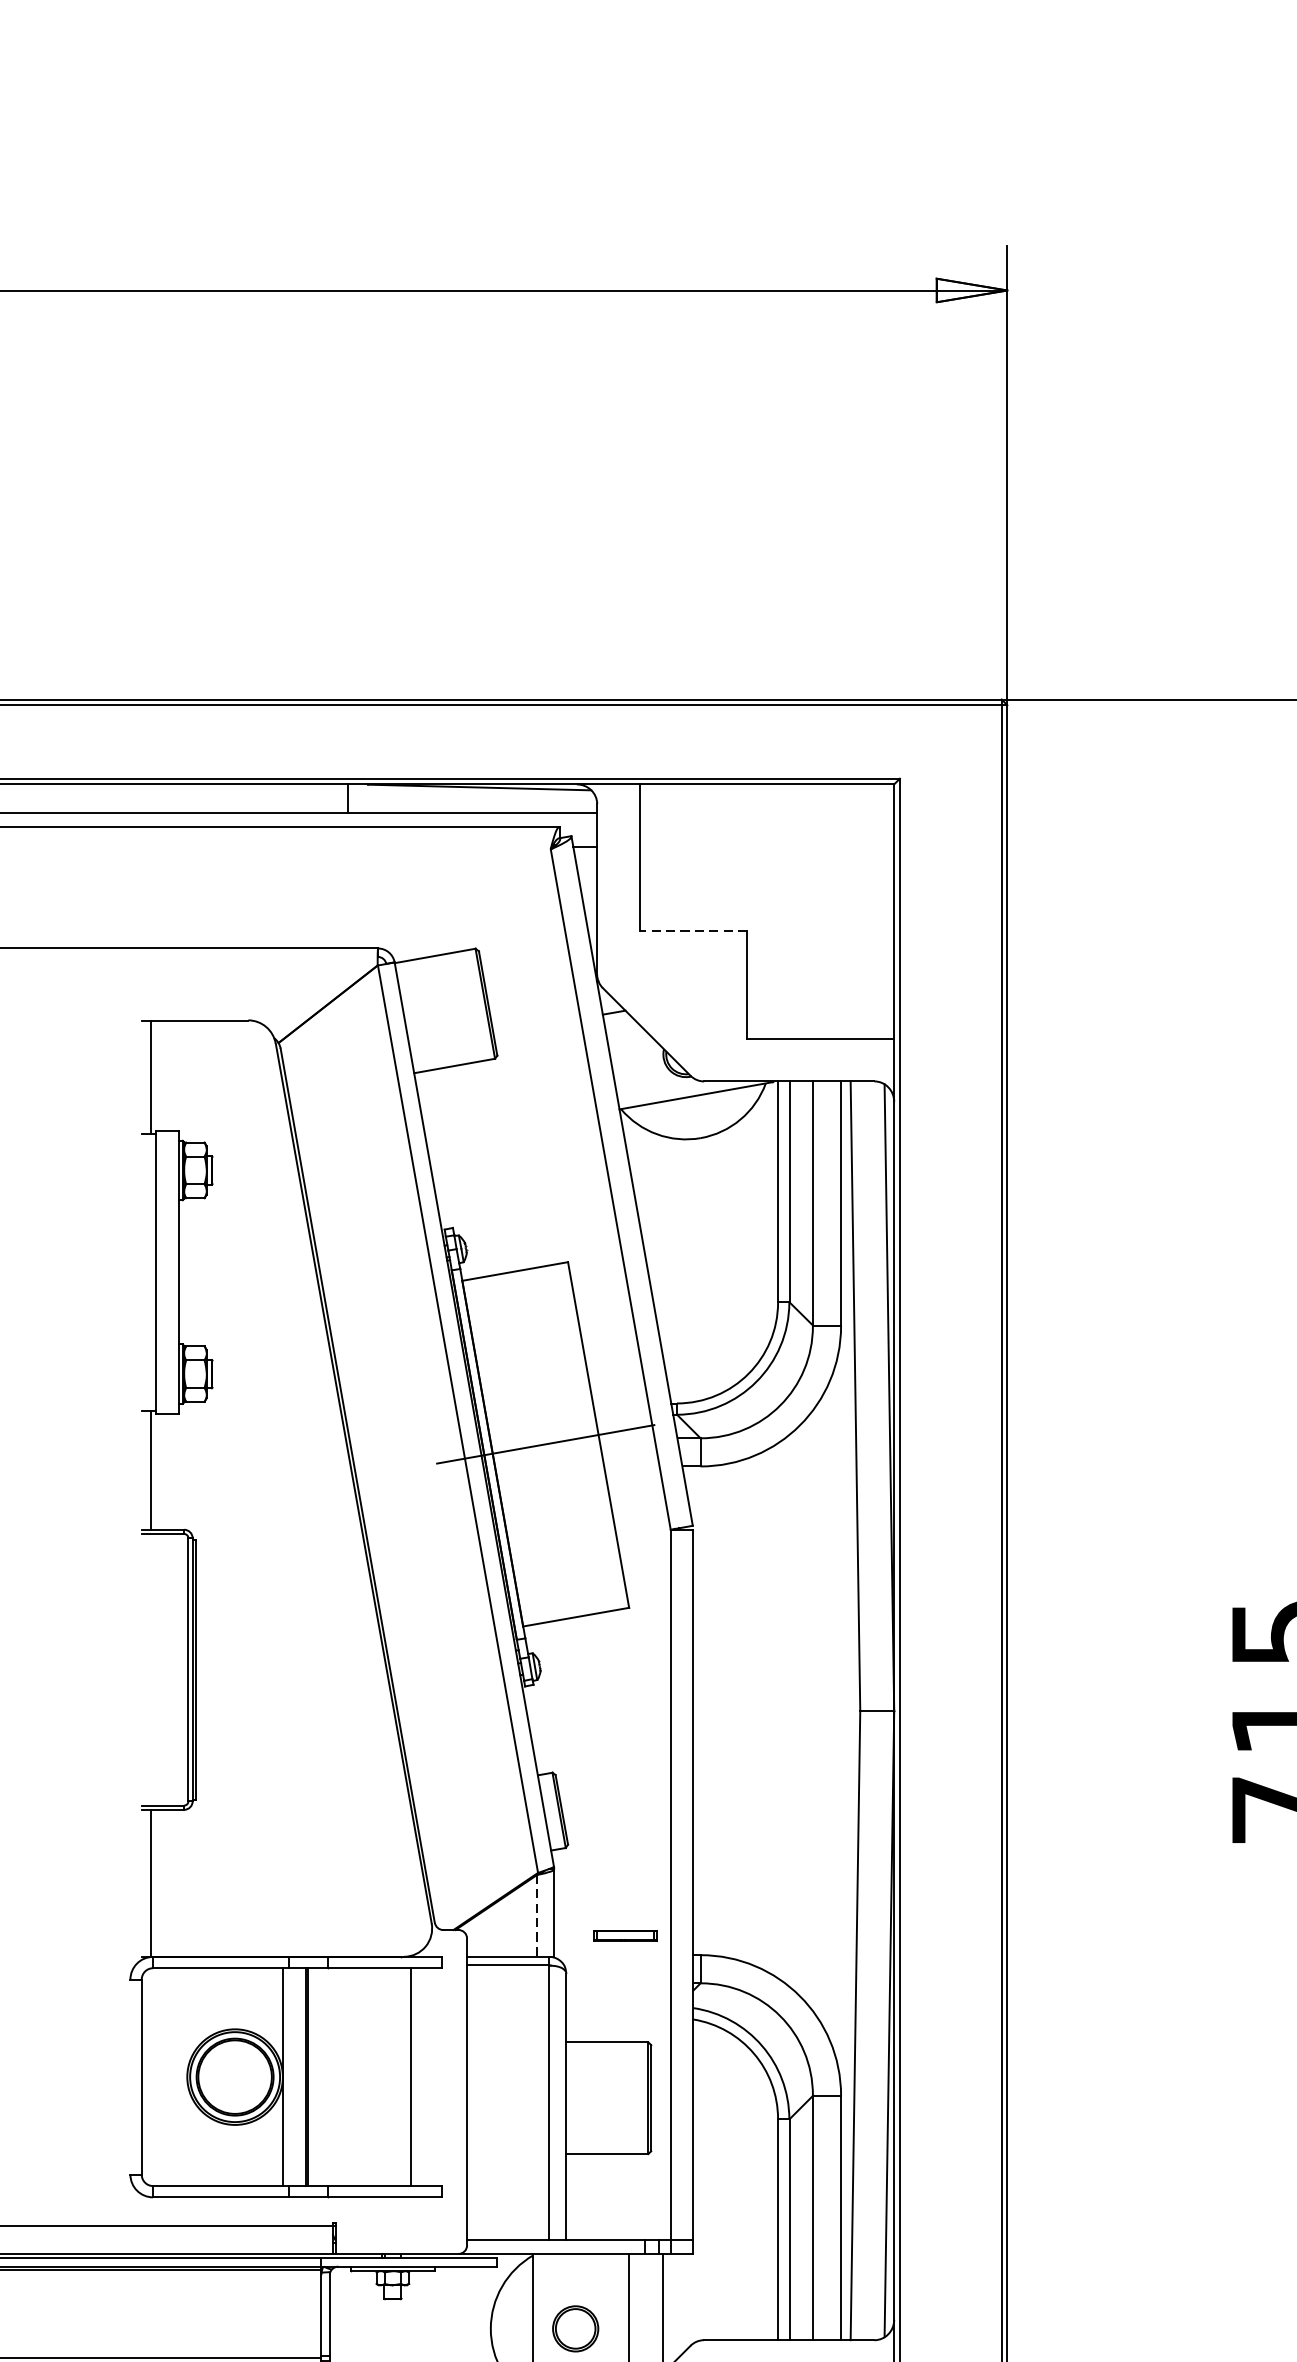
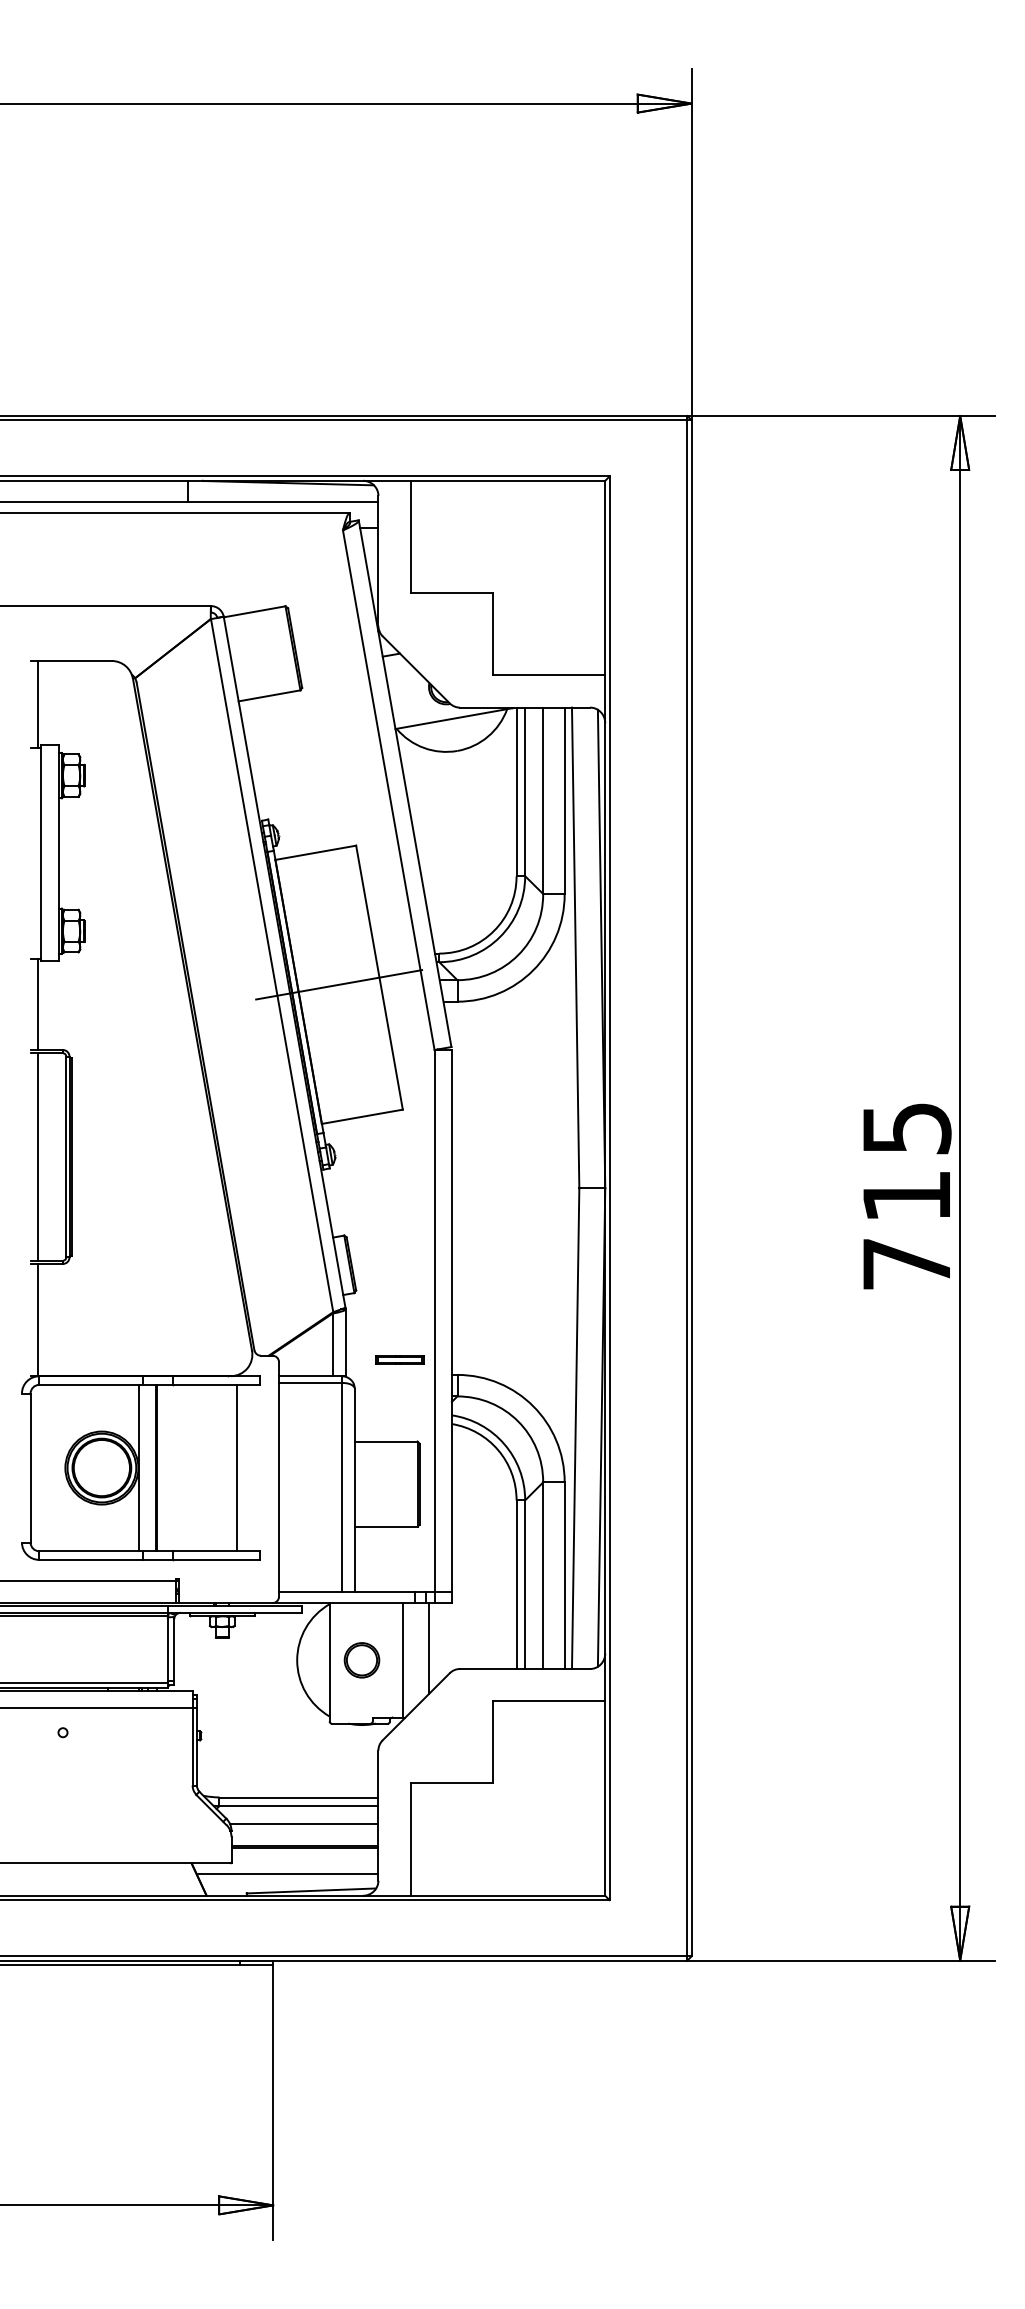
line: (692, 931) -> (451, 593), dashed -> solid
line: (150, 1669) -> (37, 1156), added
line: (537, 1916) -> (332, 1345), dashed -> solid

